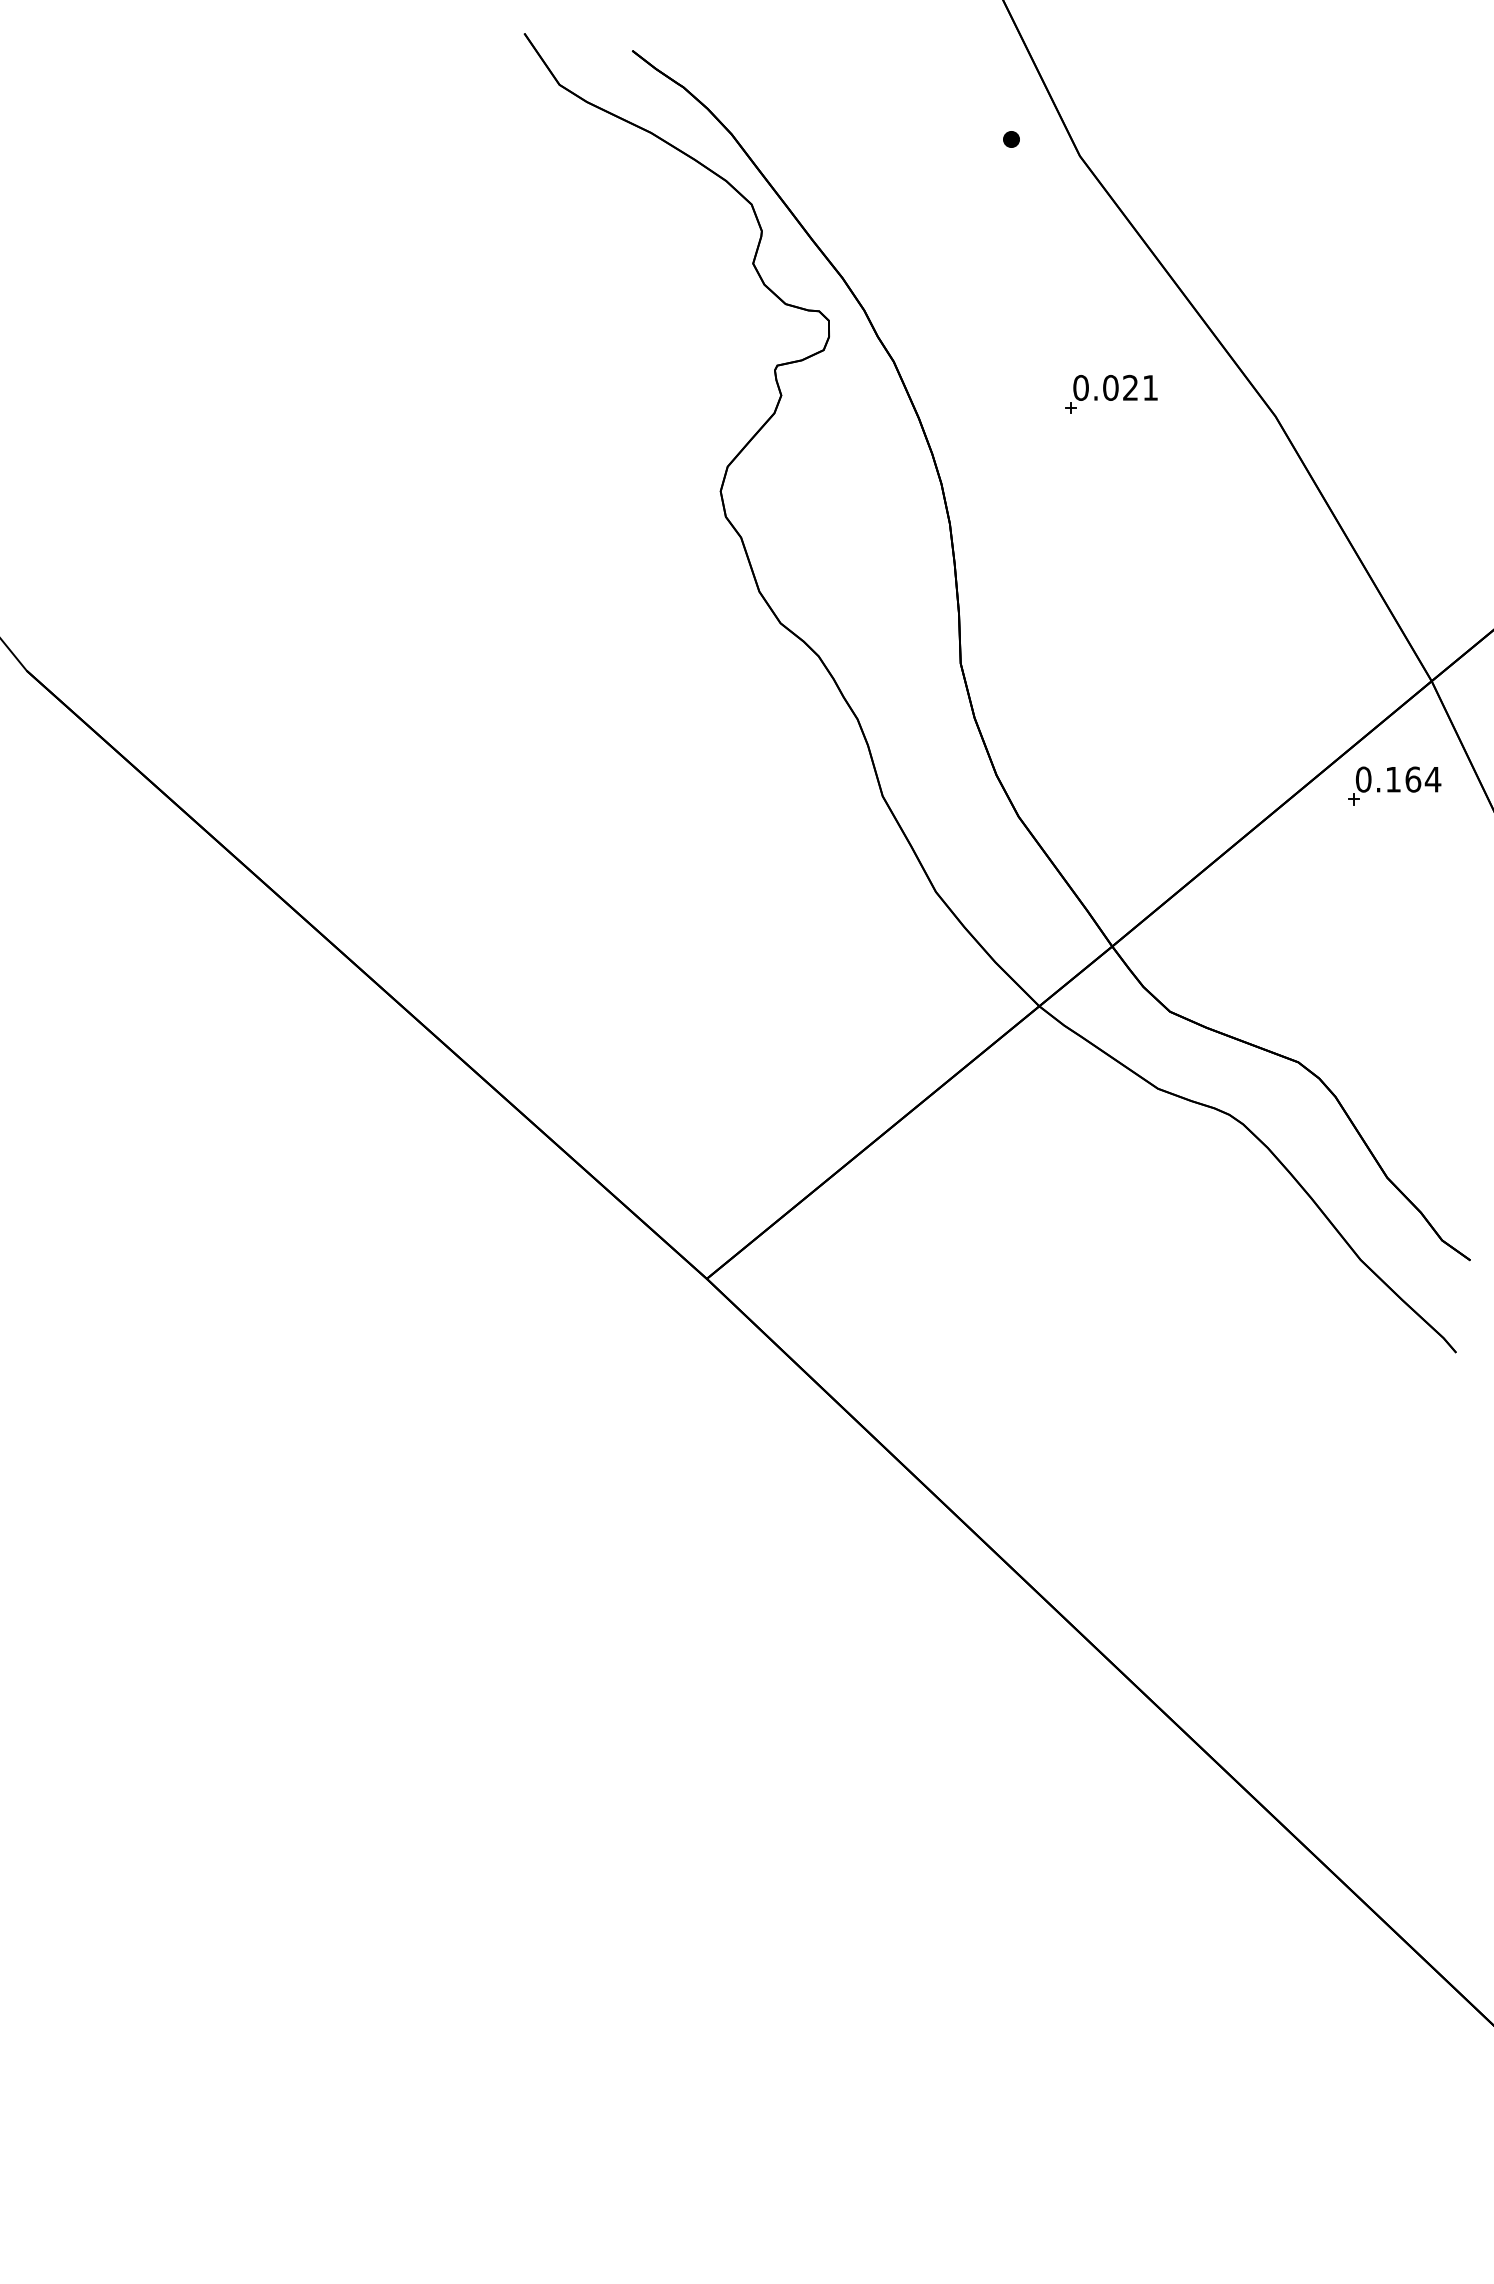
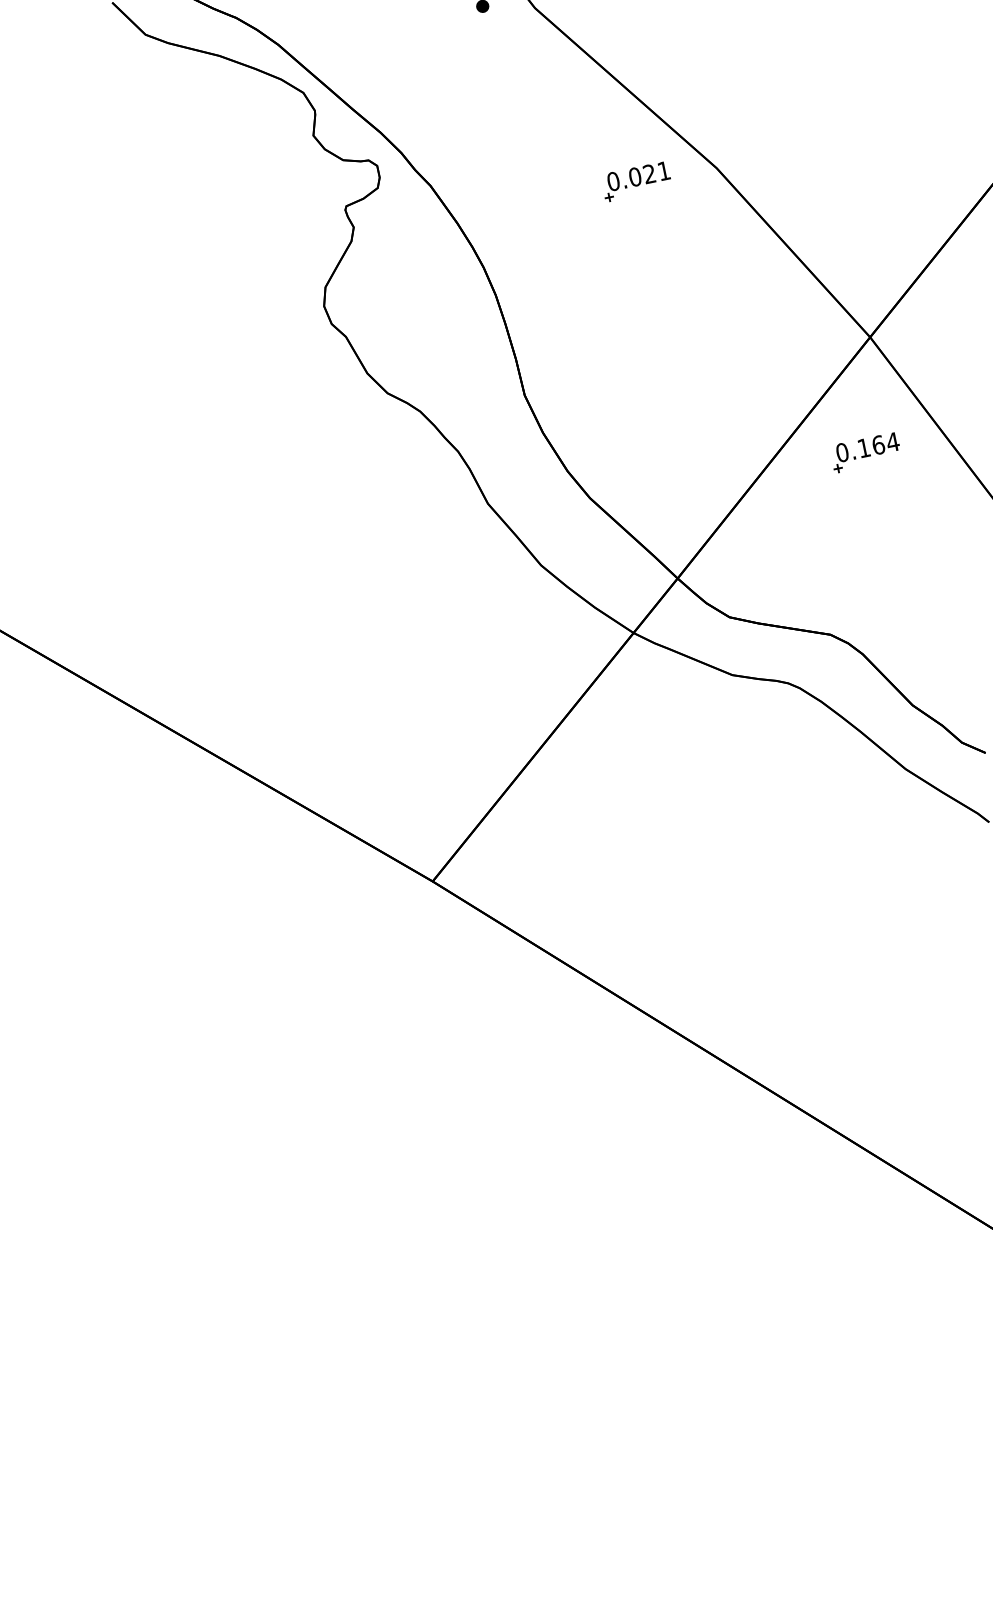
part: (1111, 393) -> (636, 180), moved
part: (1394, 785) -> (865, 452), moved

